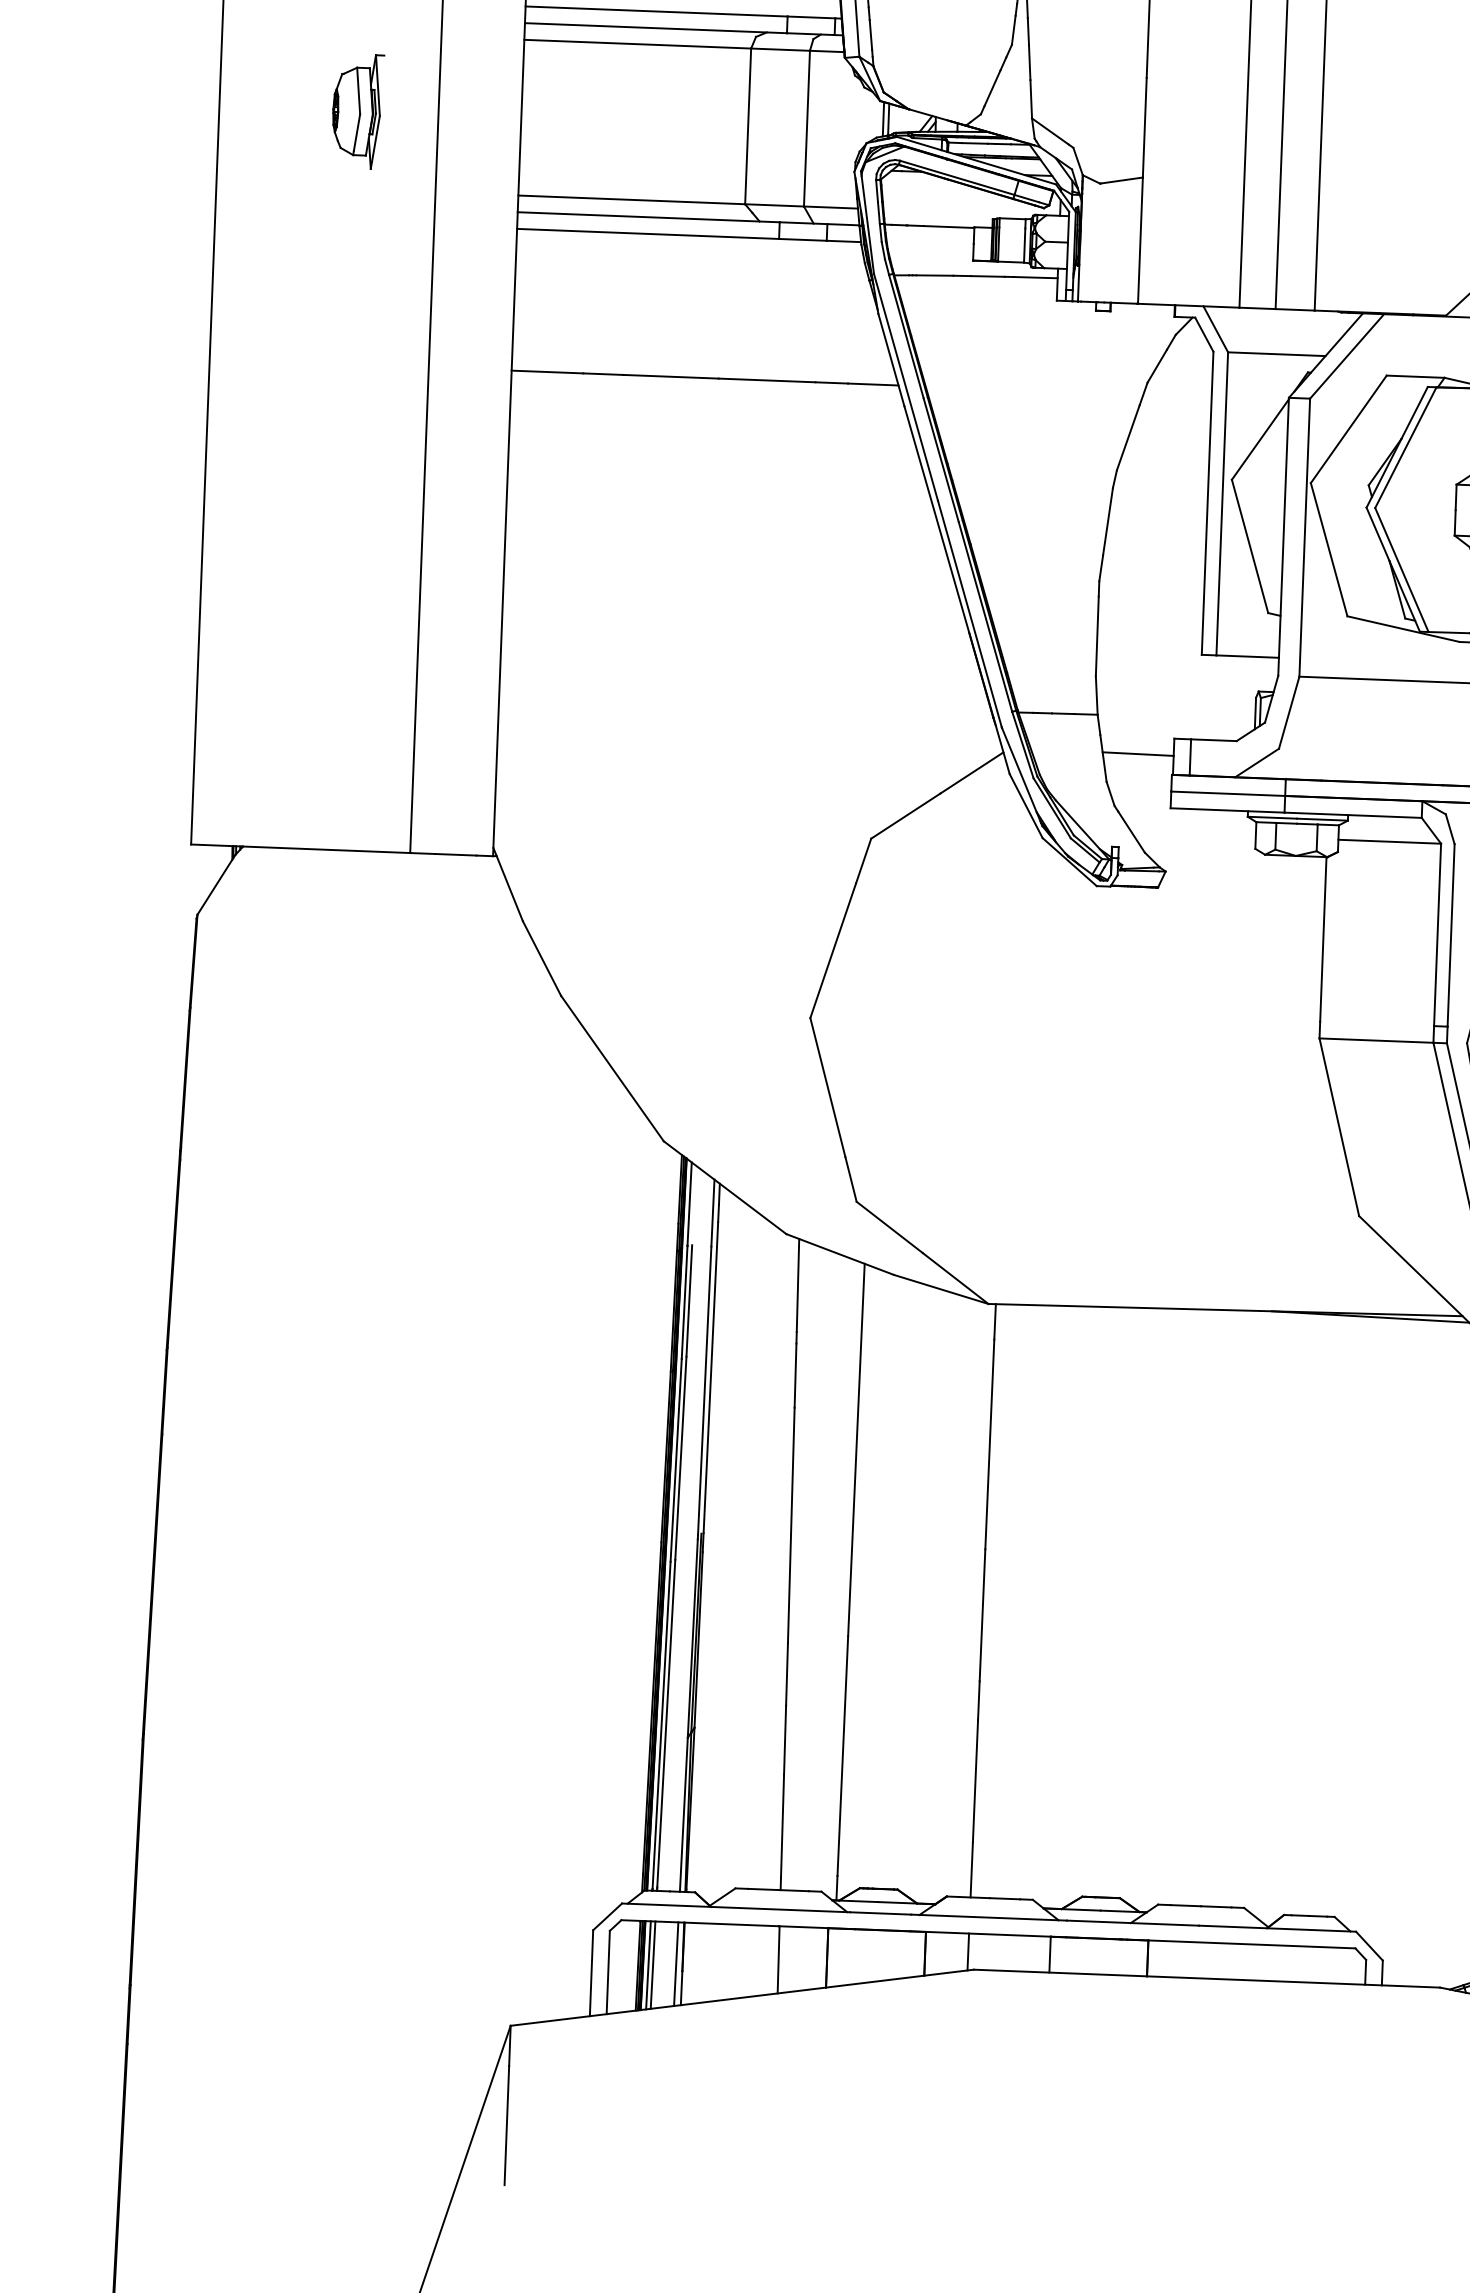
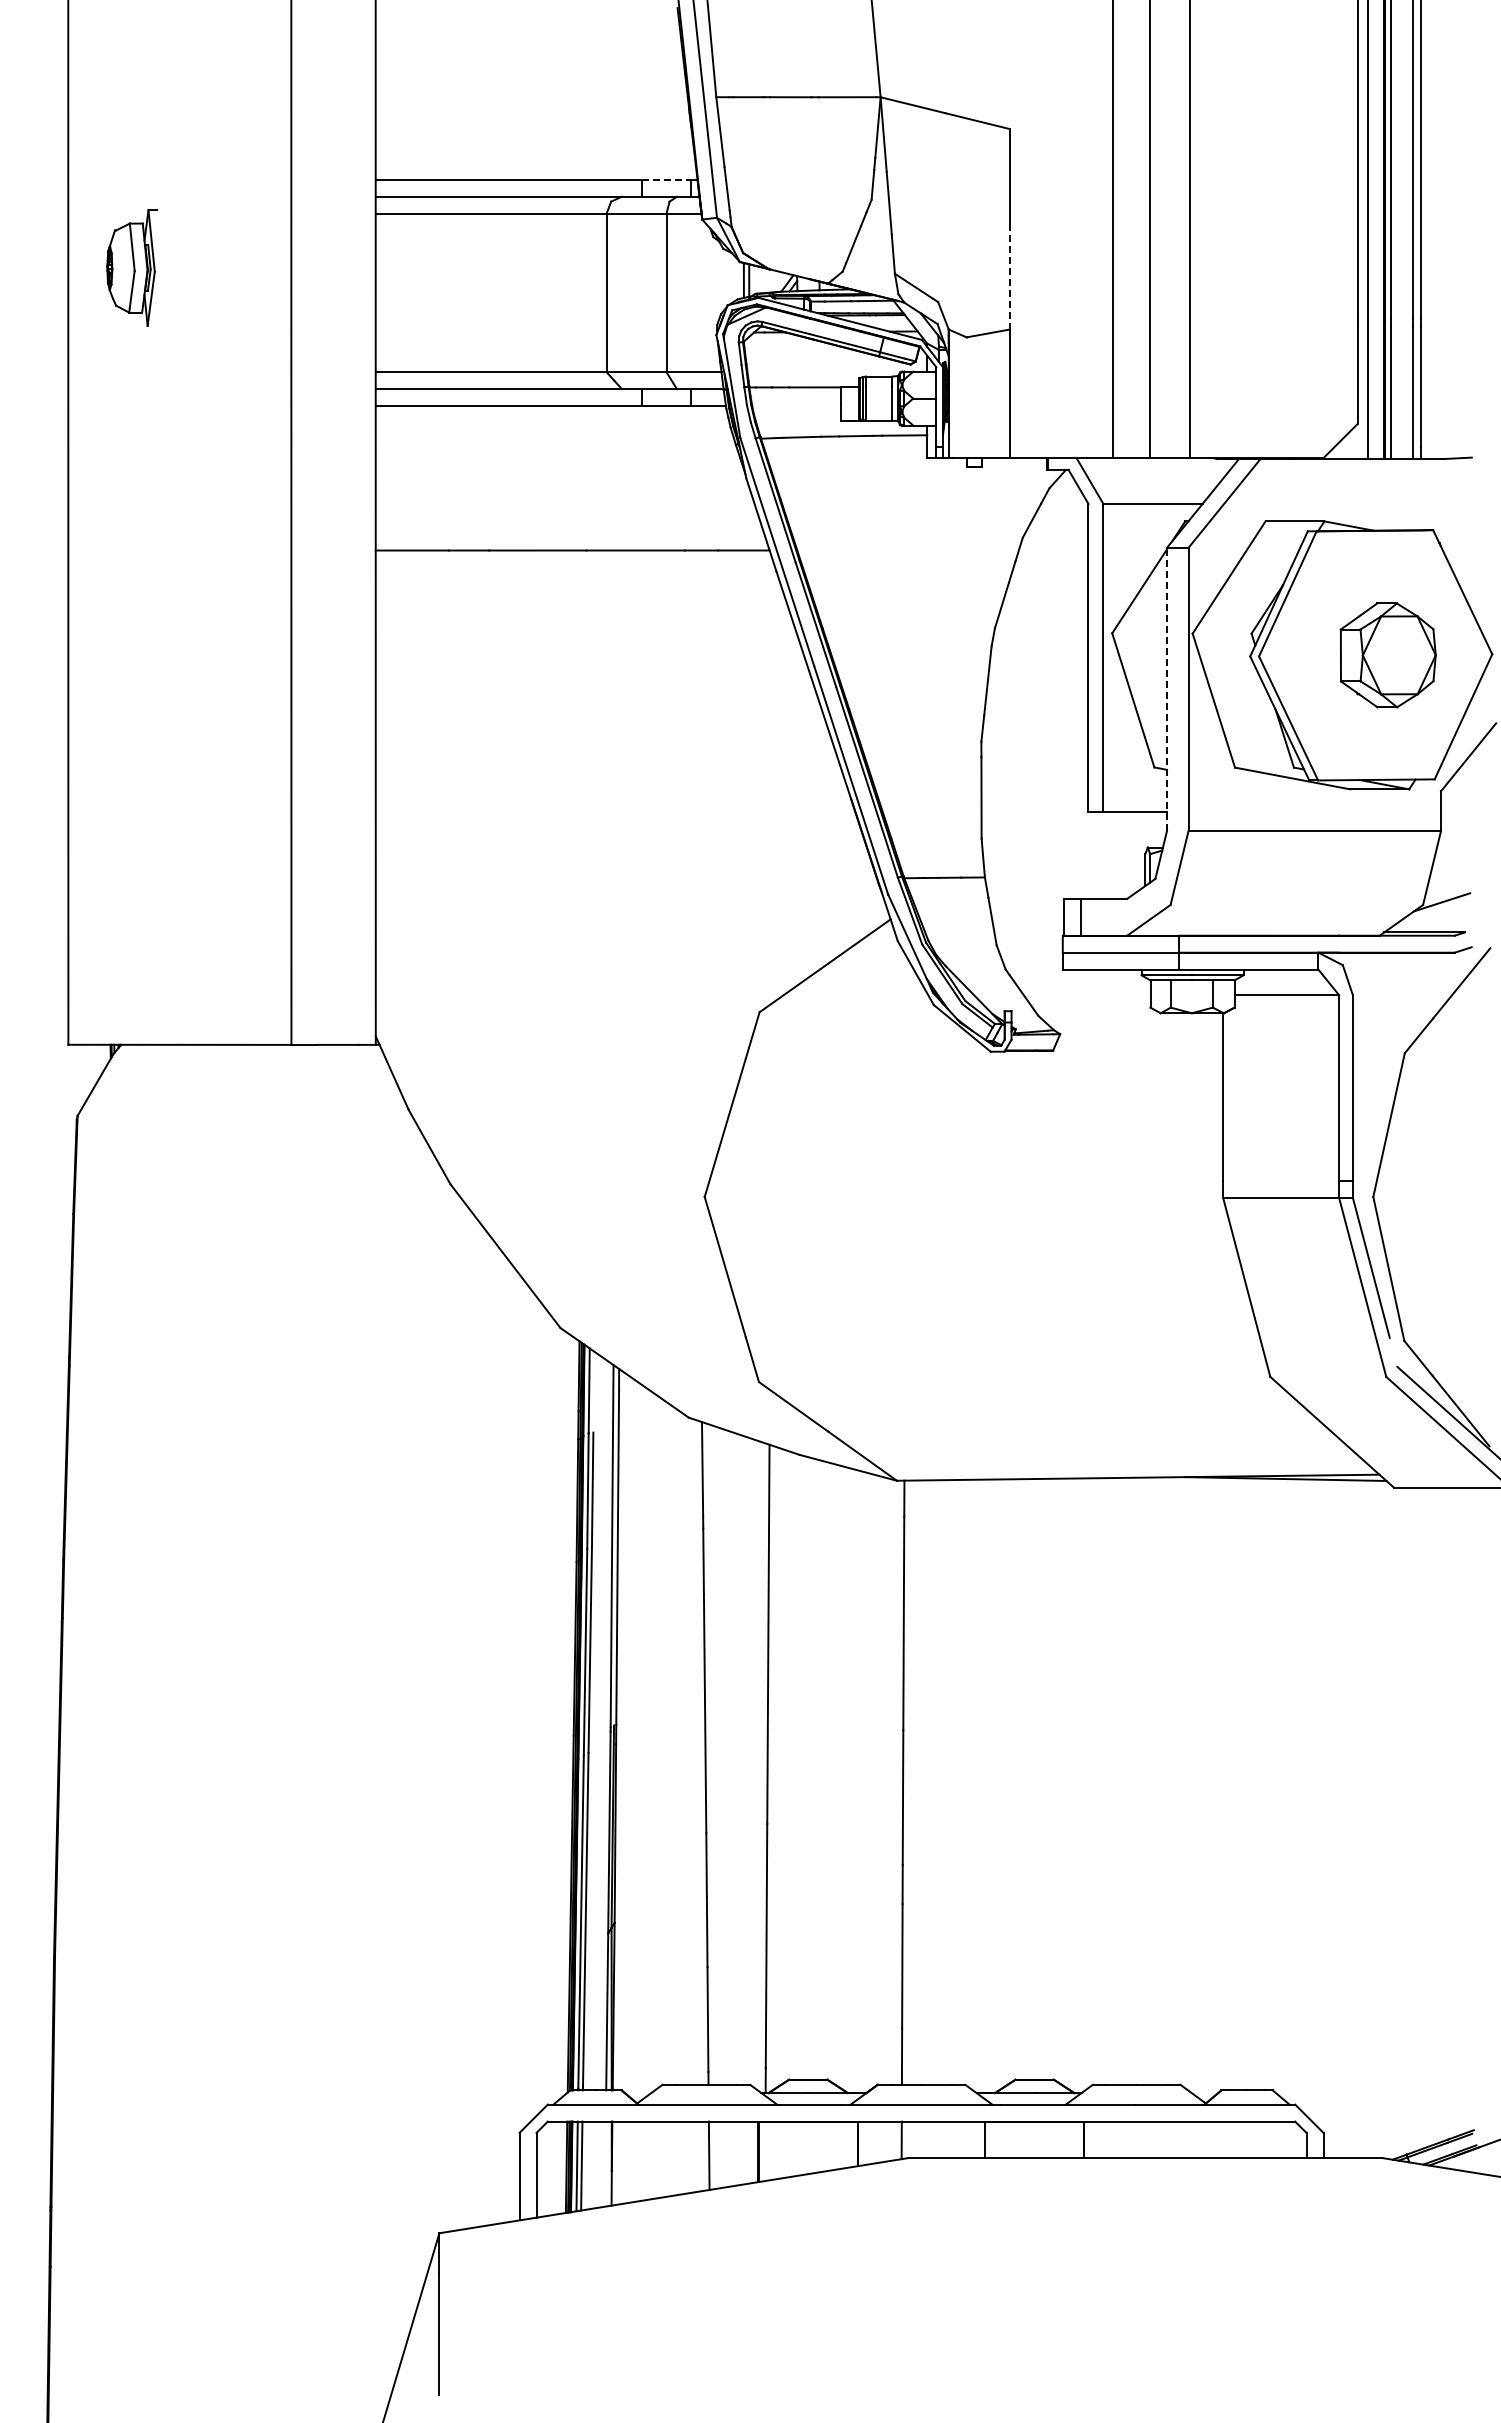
line: (812, 17) -> (667, 179), solid -> dashed
part: (357, 110) -> (131, 267), moved
line: (1144, 127) -> (1009, 278), solid -> dashed
line: (1284, 537) -> (1167, 689), solid -> dashed
line: (1138, 753) -> (1027, 915), removed
line: (675, 1963) -> (604, 2163), removed

